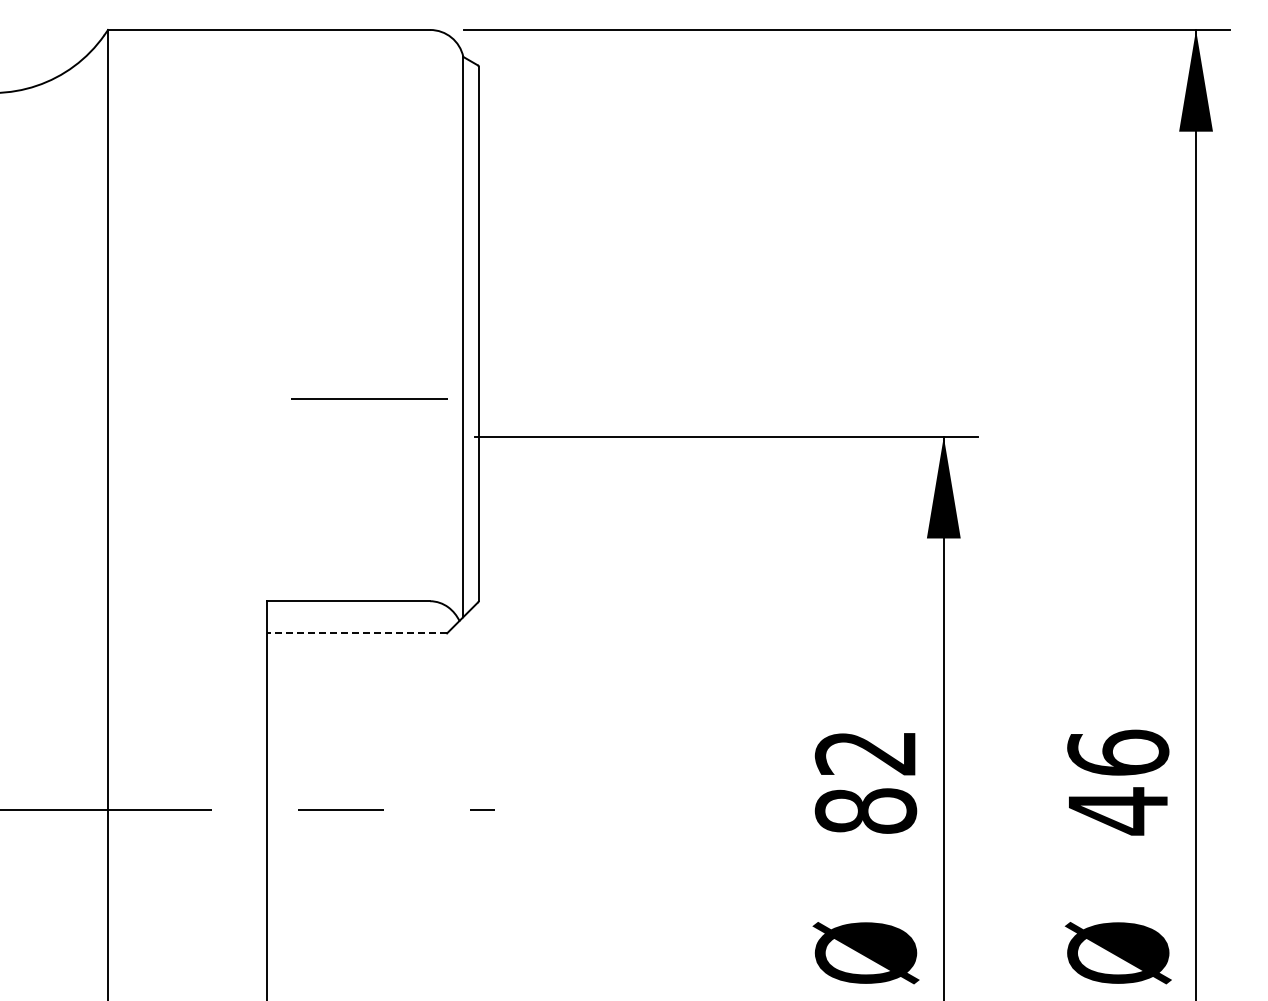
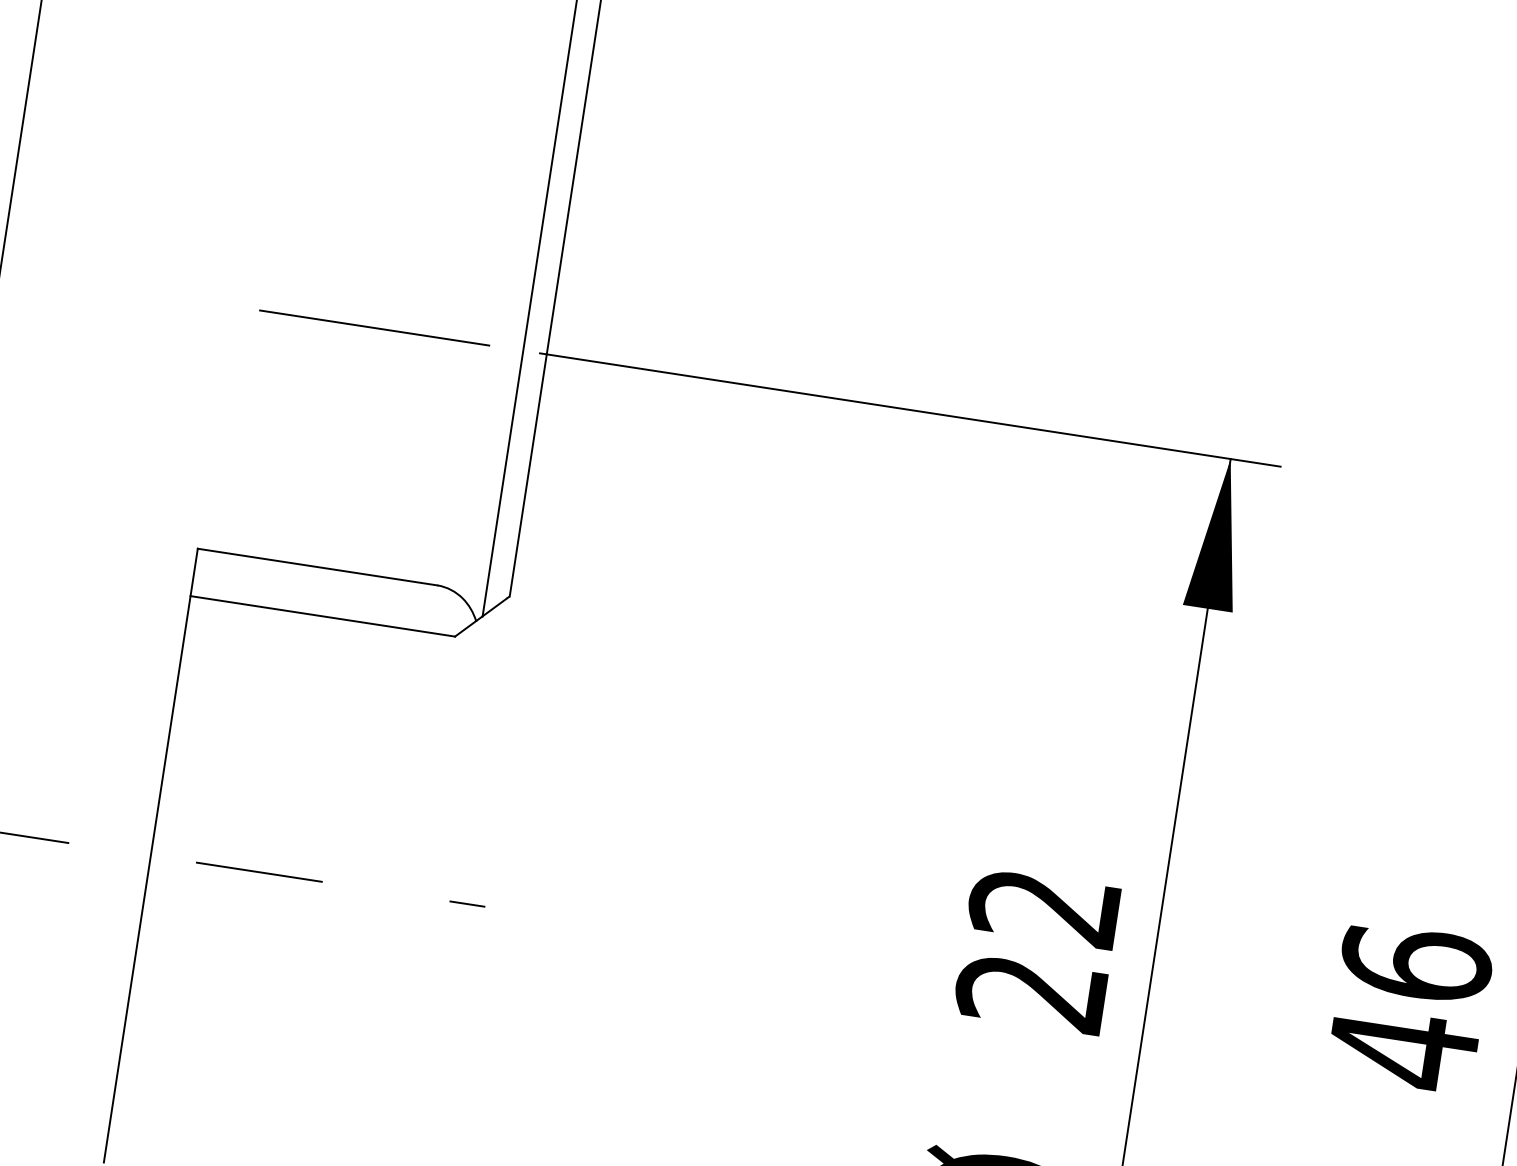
line: (369, 398) -> (374, 327), moved
line: (357, 633) -> (323, 616), dashed -> solid
text: (865, 810) -> (1031, 991), 82 -> 22

